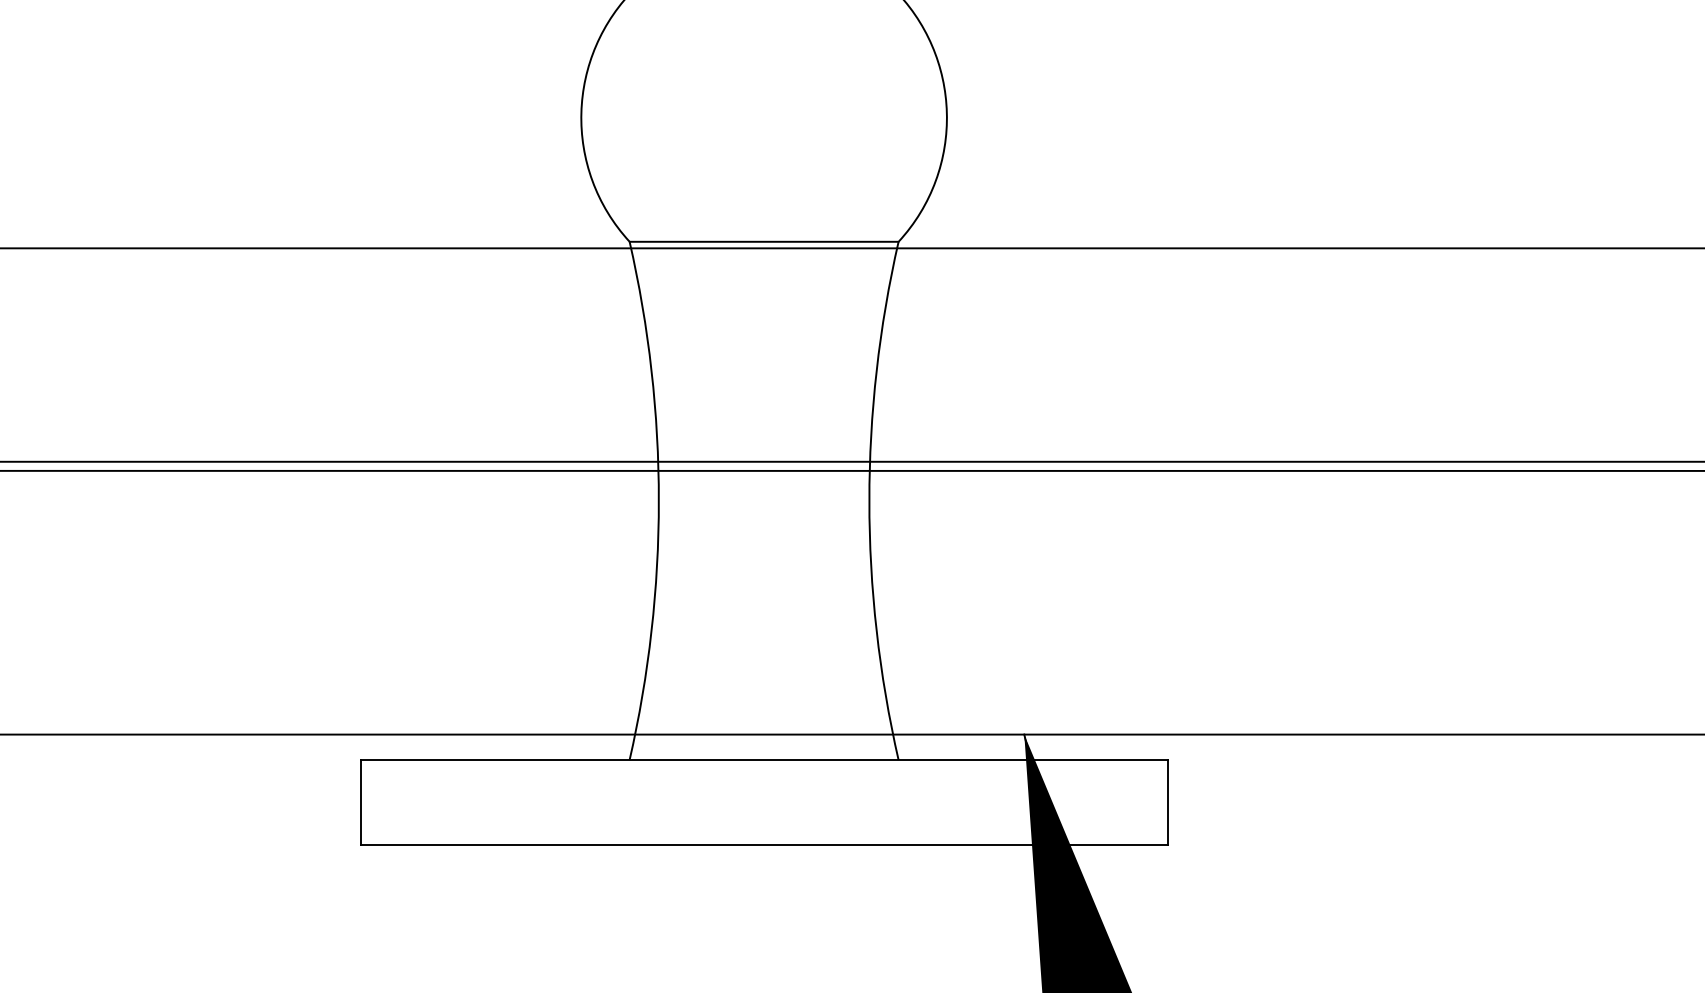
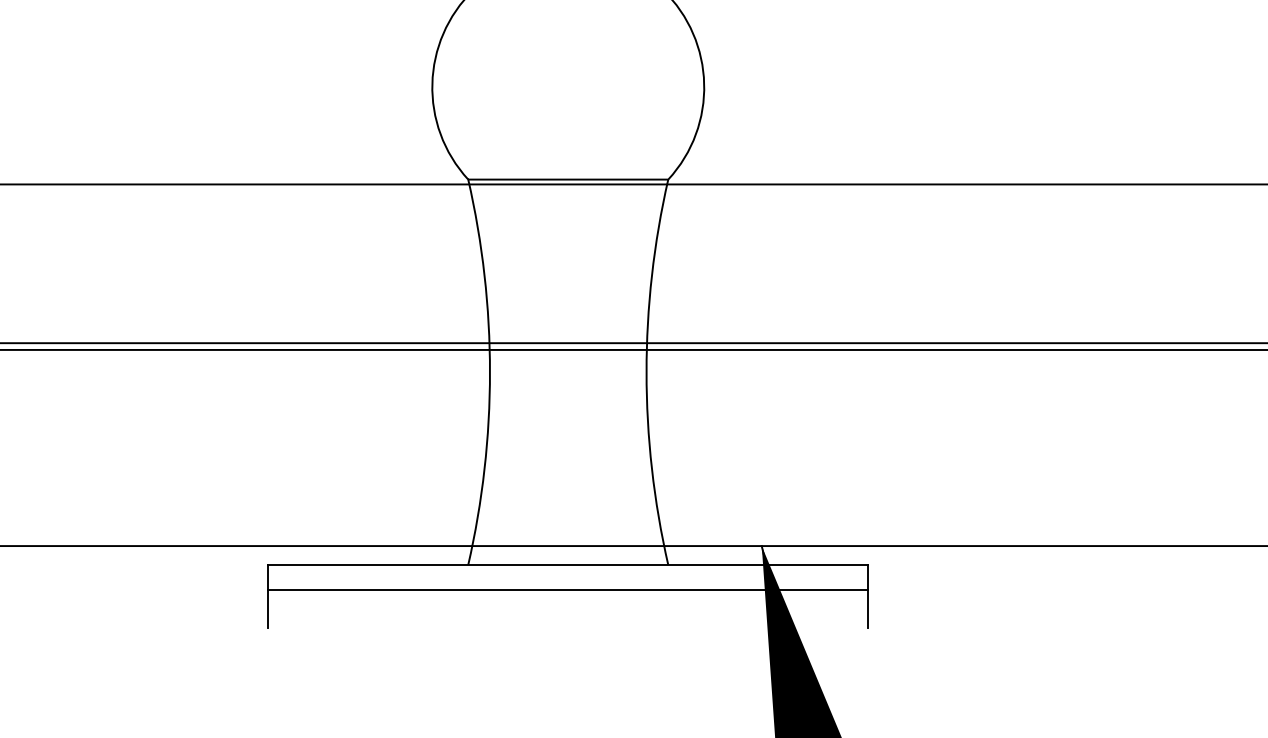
line: (763, 845) -> (567, 589), moved

